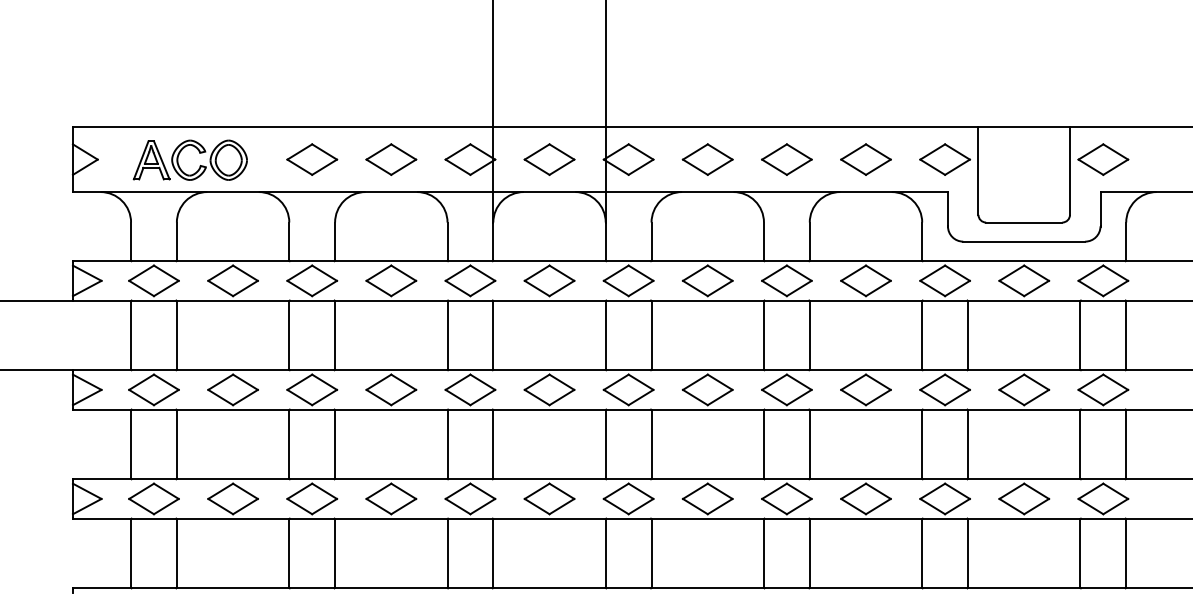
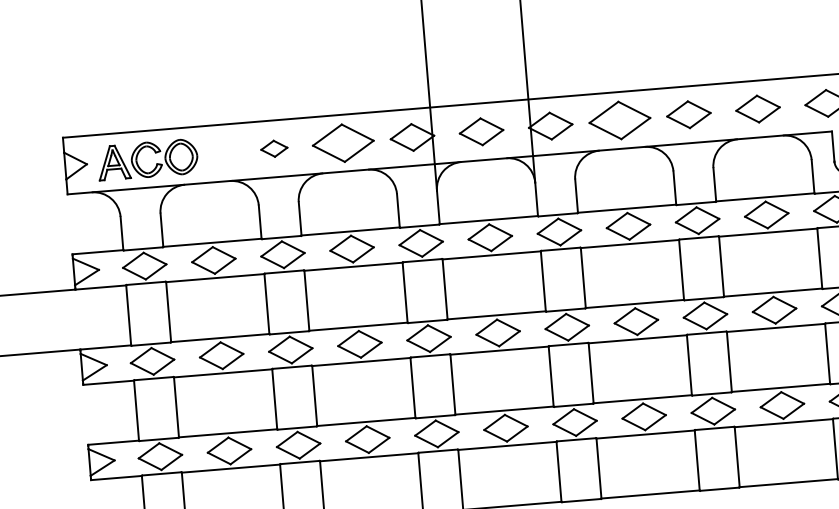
part: (179, 155) -> (137, 156), moved
part: (312, 159) -> (274, 148), size x0.6
part: (391, 159) -> (343, 143), size x1.4
part: (707, 159) -> (619, 120), size x1.4

